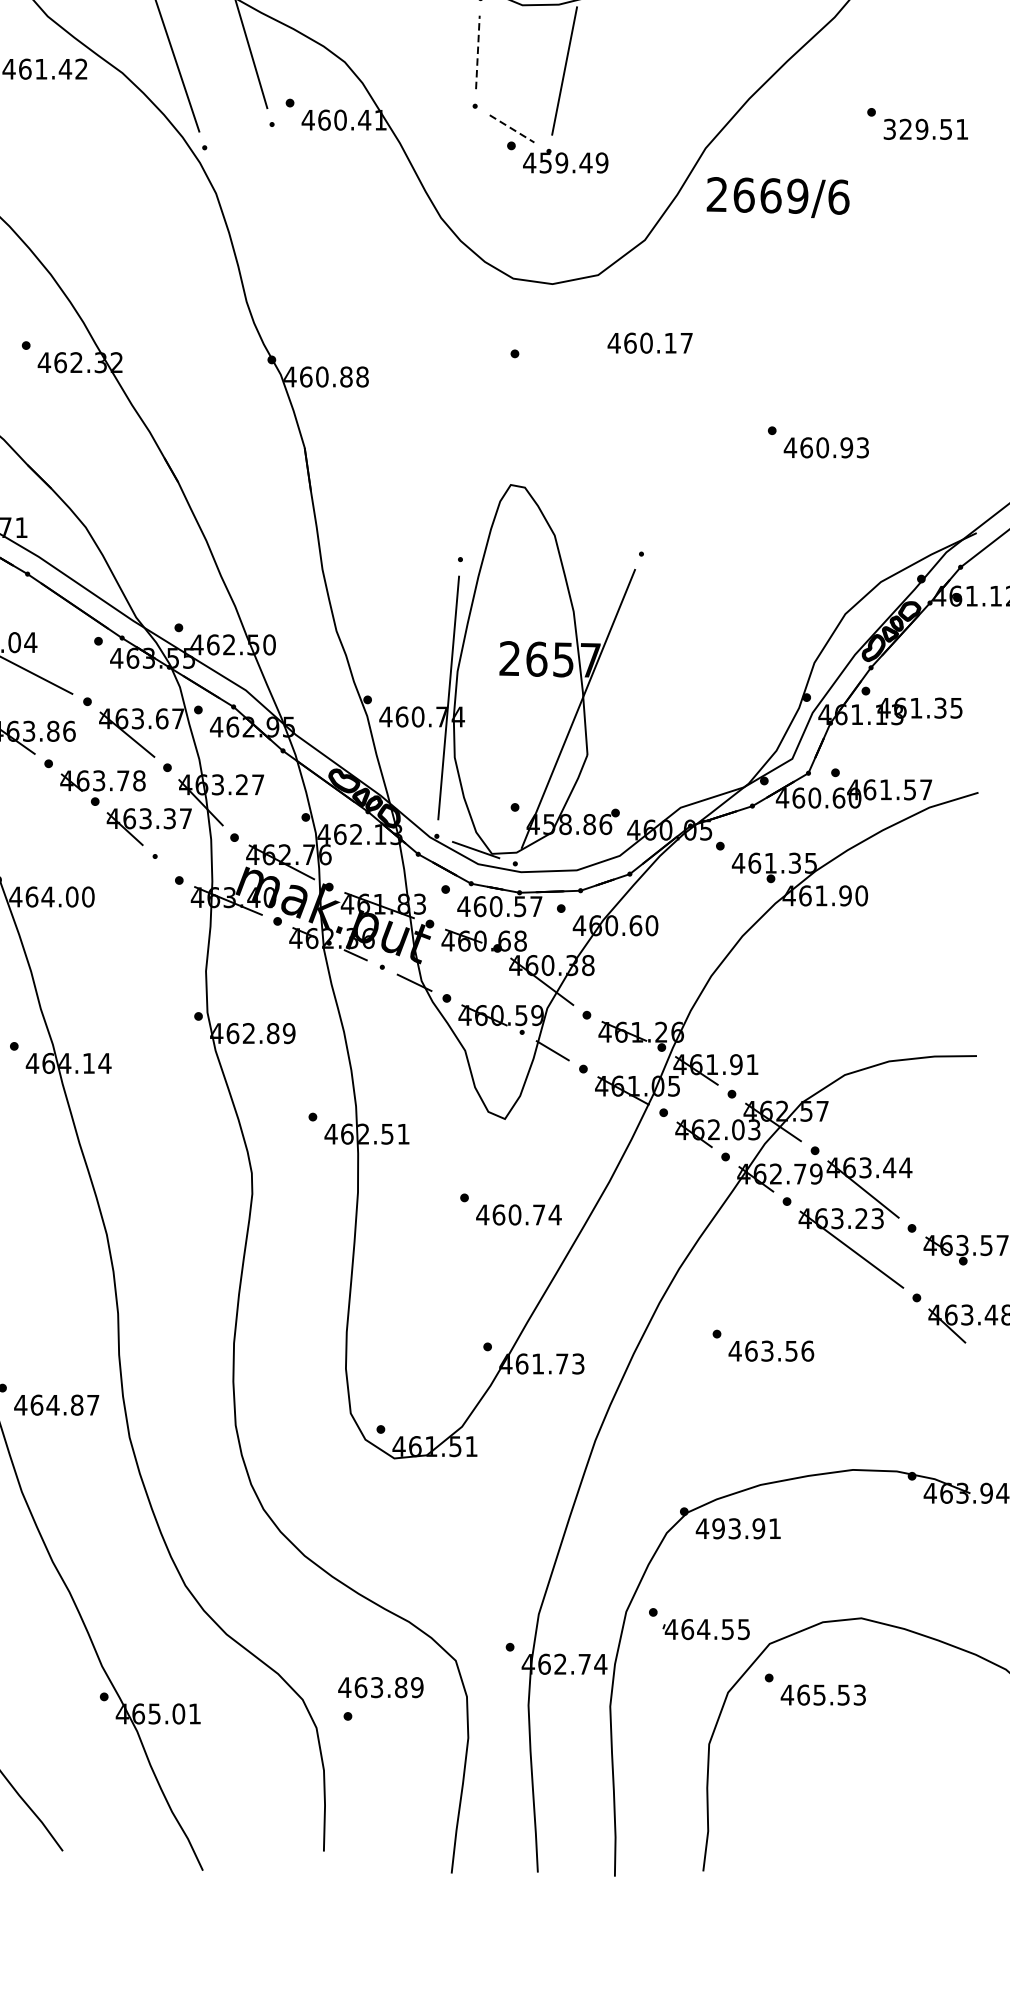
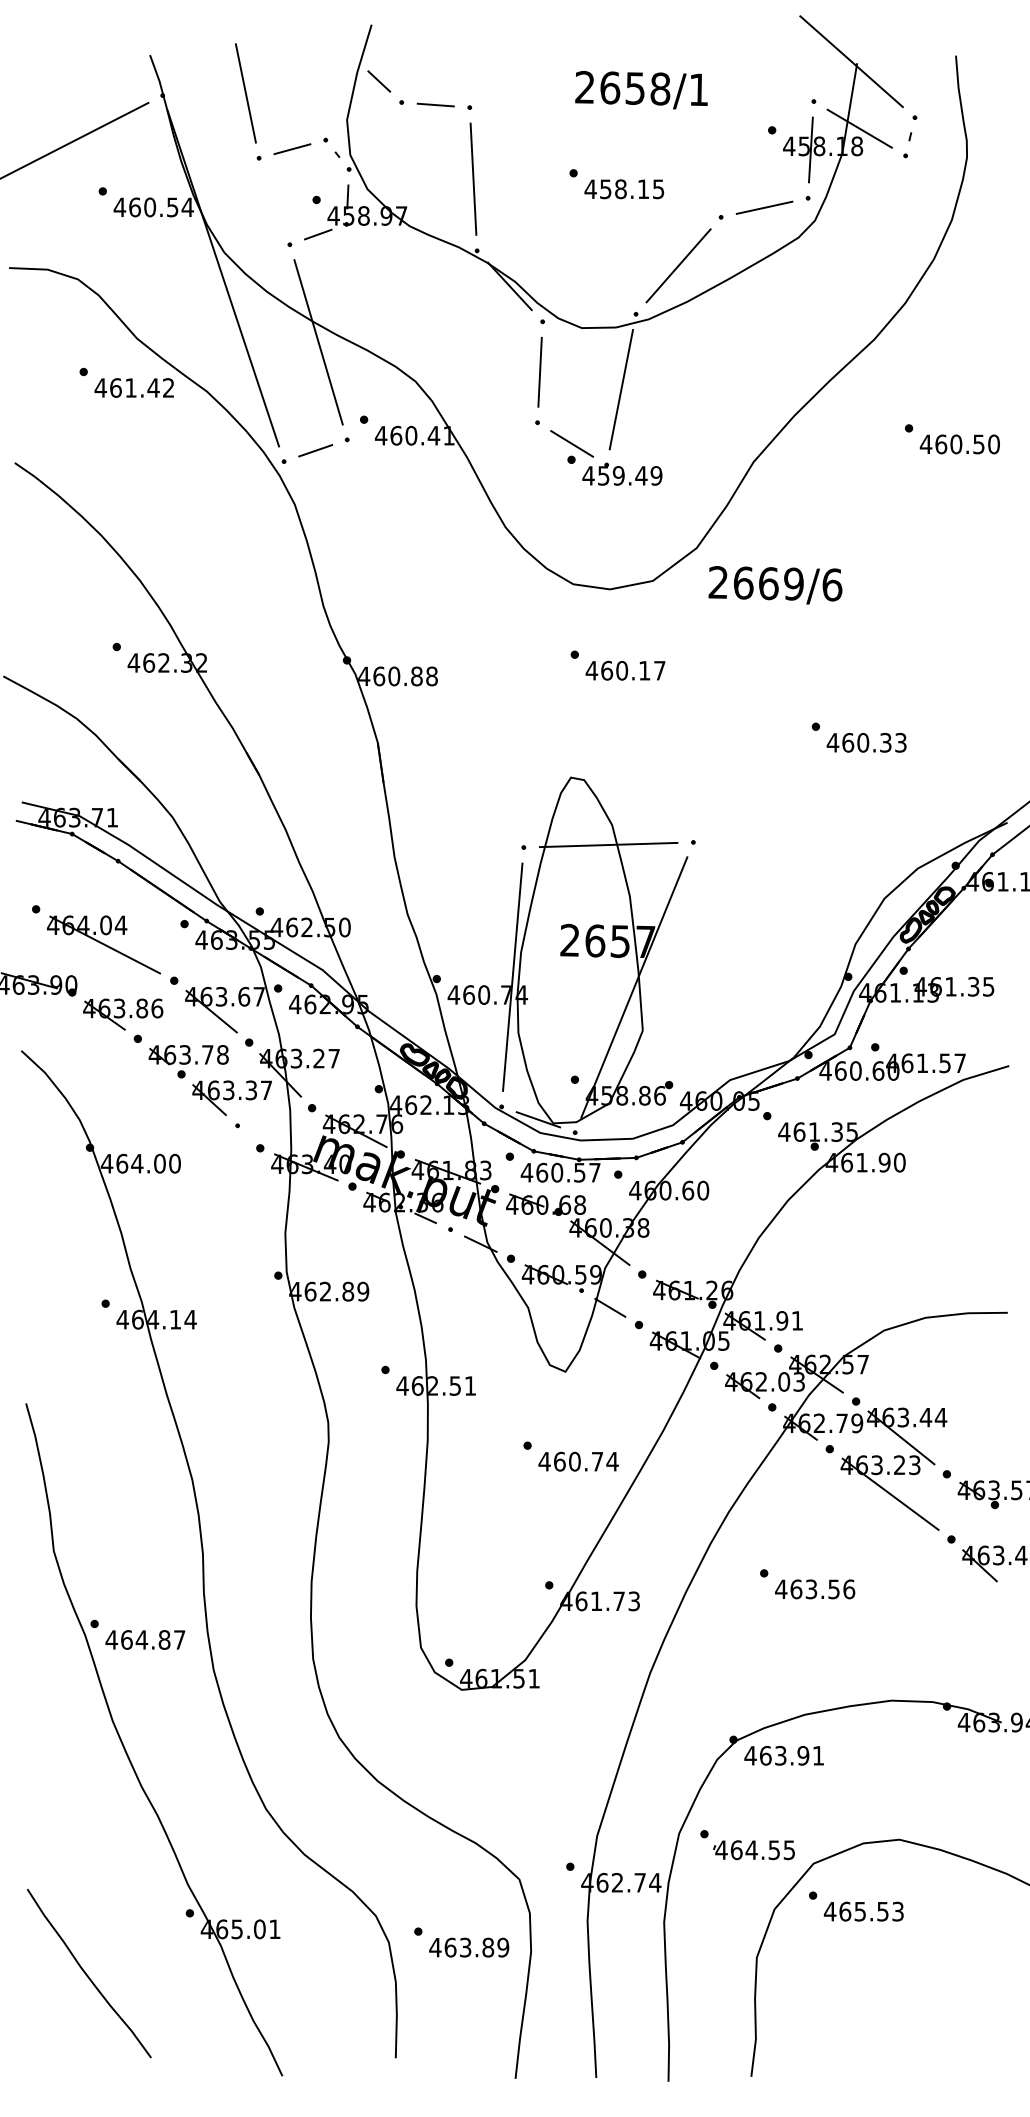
line: (478, 51) -> (540, 371), dashed -> solid
line: (512, 128) -> (572, 443), dashed -> solid
text: (925, 129) -> (959, 444), 329.51 -> 460.50
line: (238, 135) -> (315, 450), added
text: (778, 197) -> (775, 585), moved
text: (650, 342) -> (625, 670), moved
text: (846, 447) -> (885, 742), 460.93 -> 460.33
line: (550, 556) -> (608, 844), added
text: (718, 1528) -> (765, 1755), 493.91 -> 463.91
text: (381, 1687) -> (469, 1947), moved

